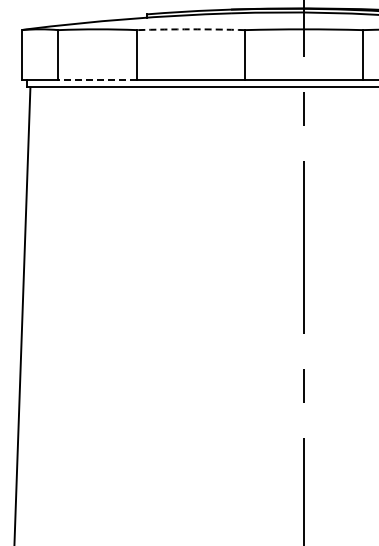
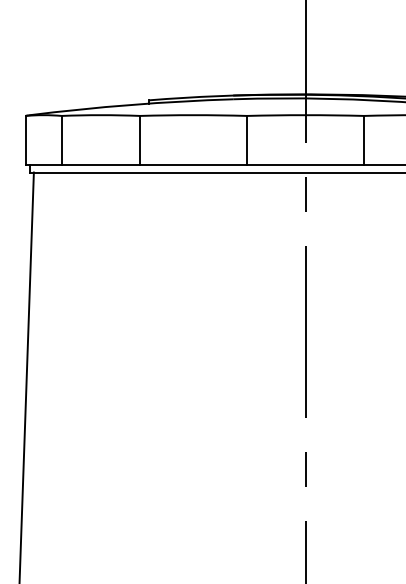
arc: (191, 29) -> (193, 115), dashed -> solid
line: (97, 80) -> (100, 165), dashed -> solid

